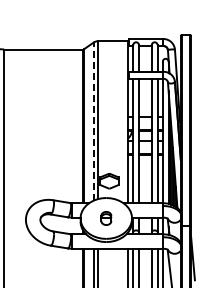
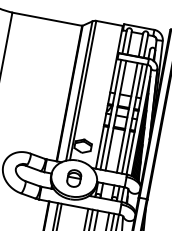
line: (93, 121) -> (79, 90), dashed -> solid
part: (106, 218) -> (74, 178), size x1.43

